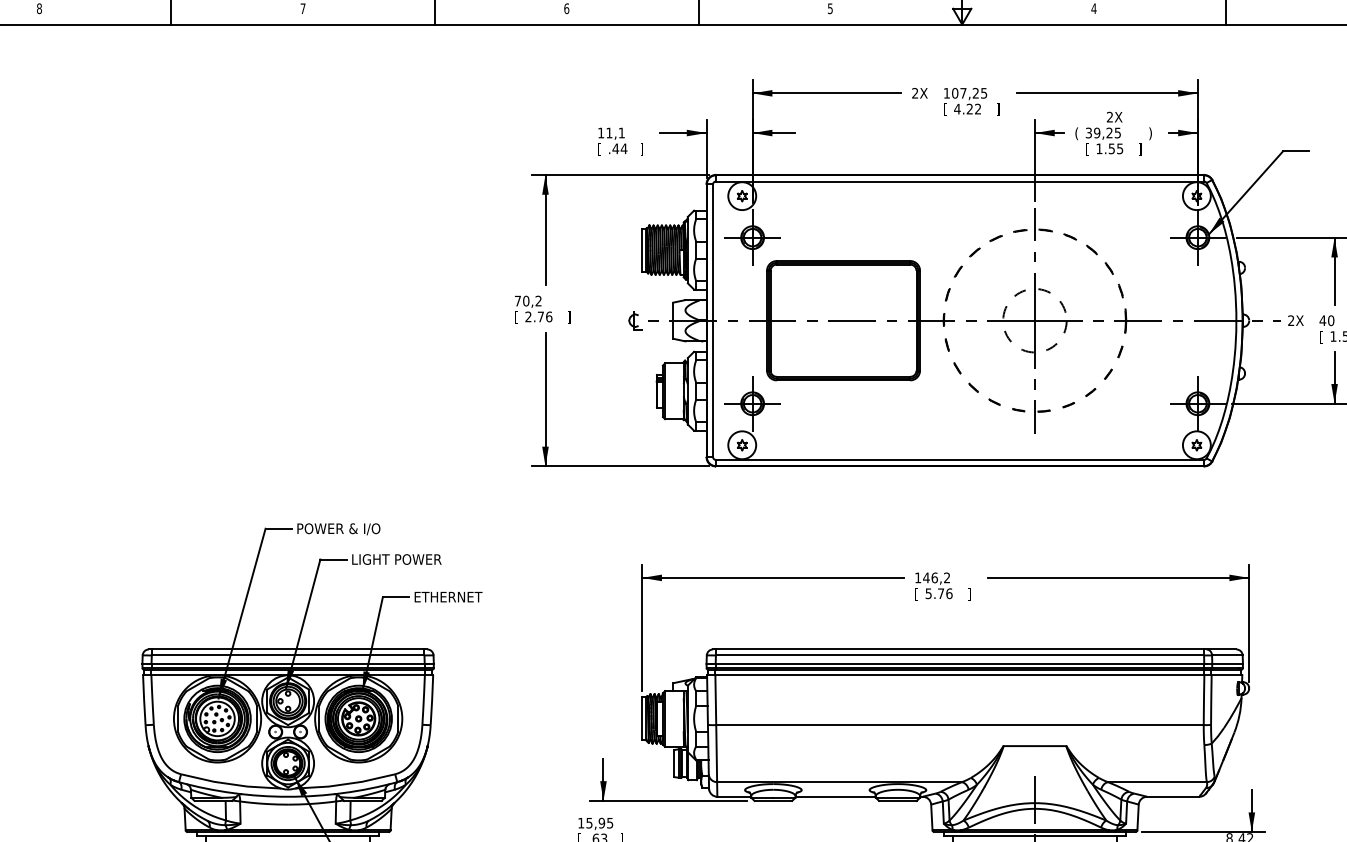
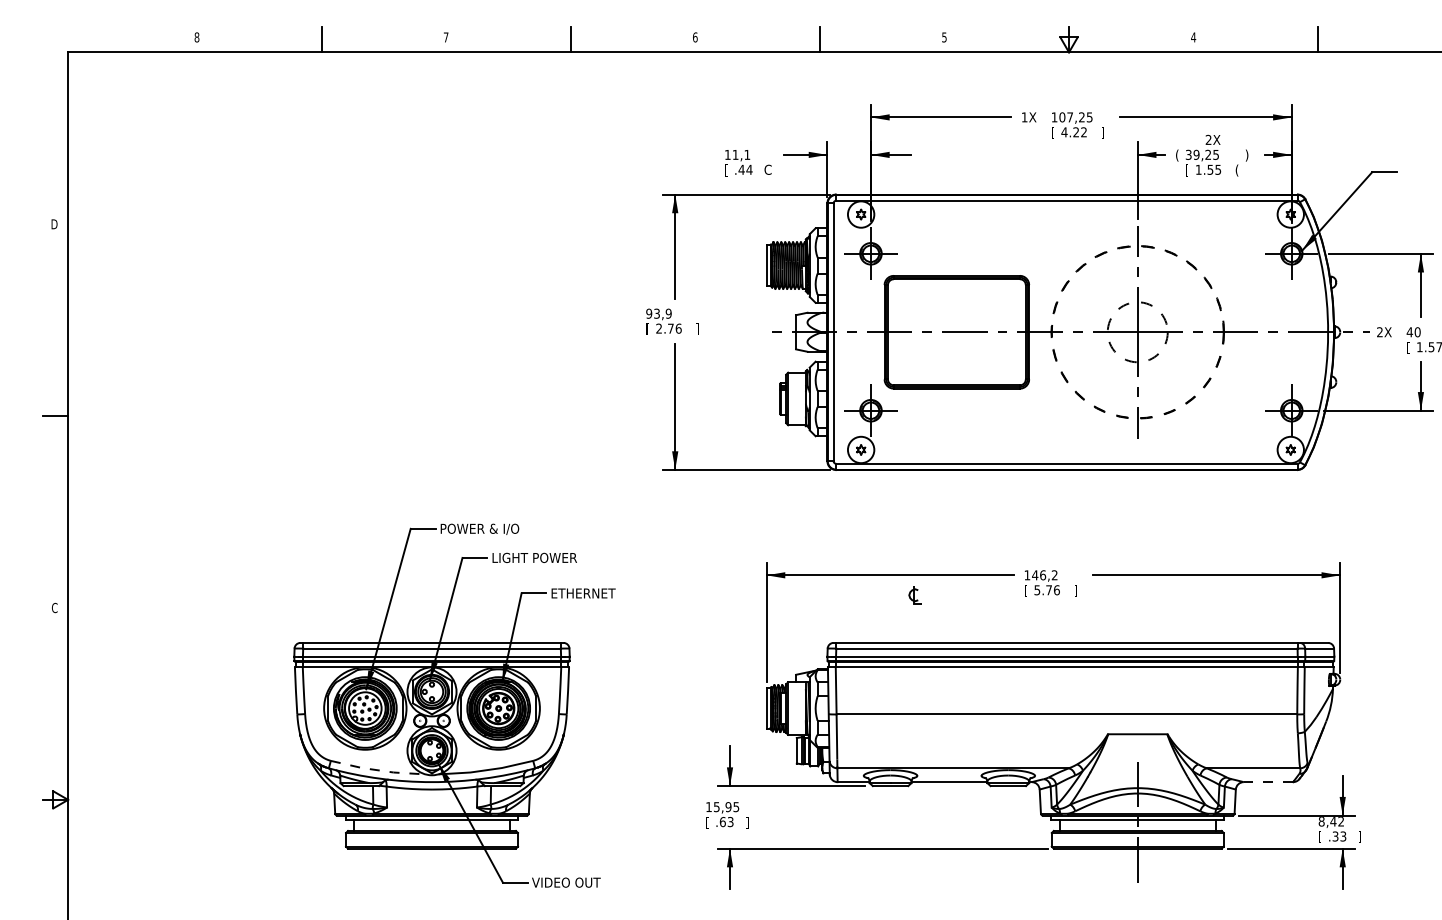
text: (915, 93) -> (1024, 117), 2X -> 1X
text: (643, 149) -> (767, 170), ] -> C
text: (1139, 149) -> (1236, 170), ] -> (
text: (527, 300) -> (658, 313), 70,2 -> 93,9
part: (634, 320) -> (914, 595), moved
line: (230, 784) -> (377, 770), solid -> dashed
line: (1173, 797) -> (1268, 782), solid -> dashed

